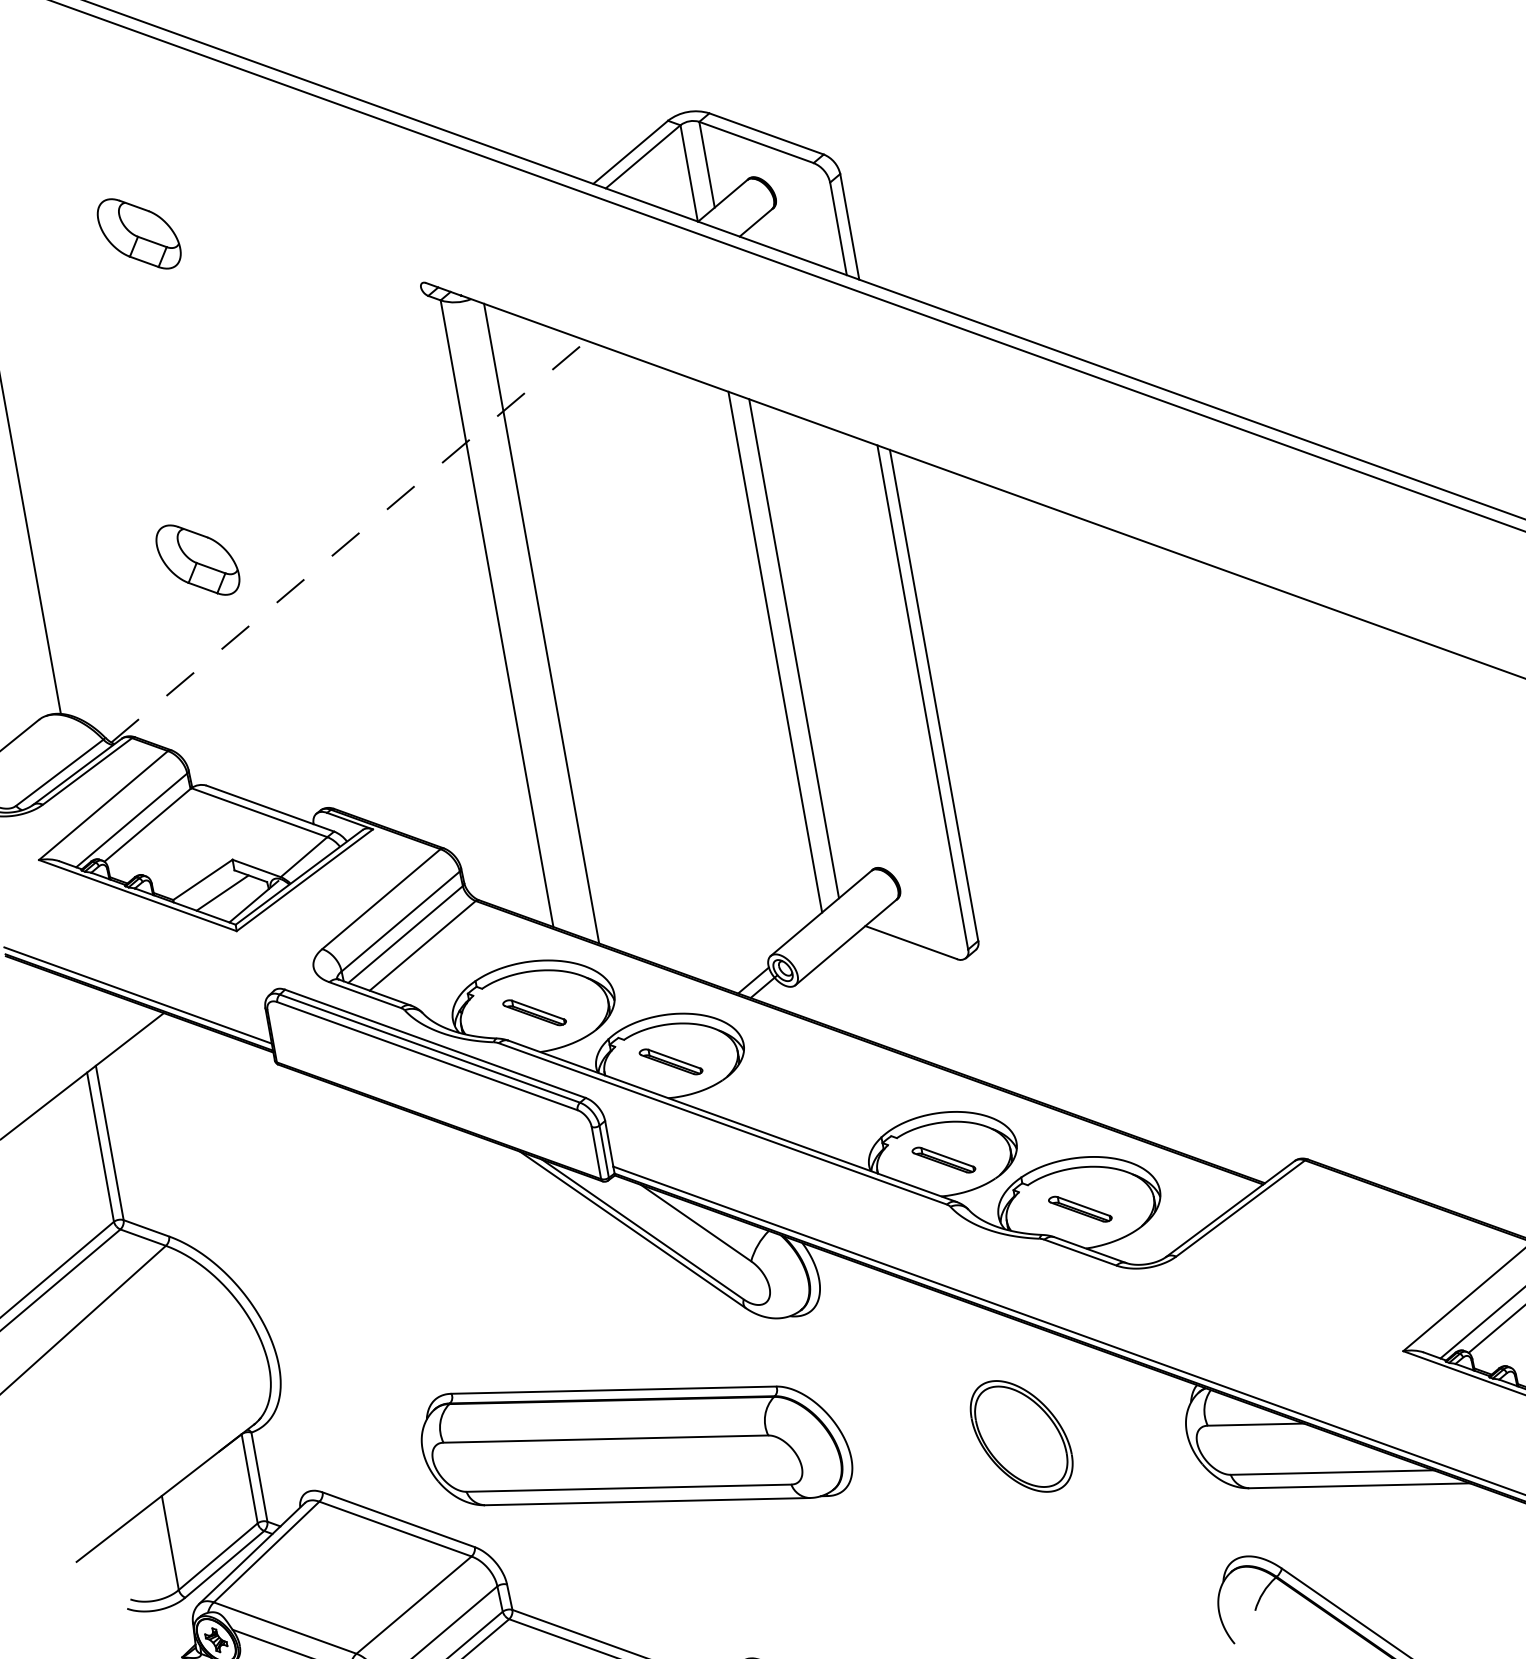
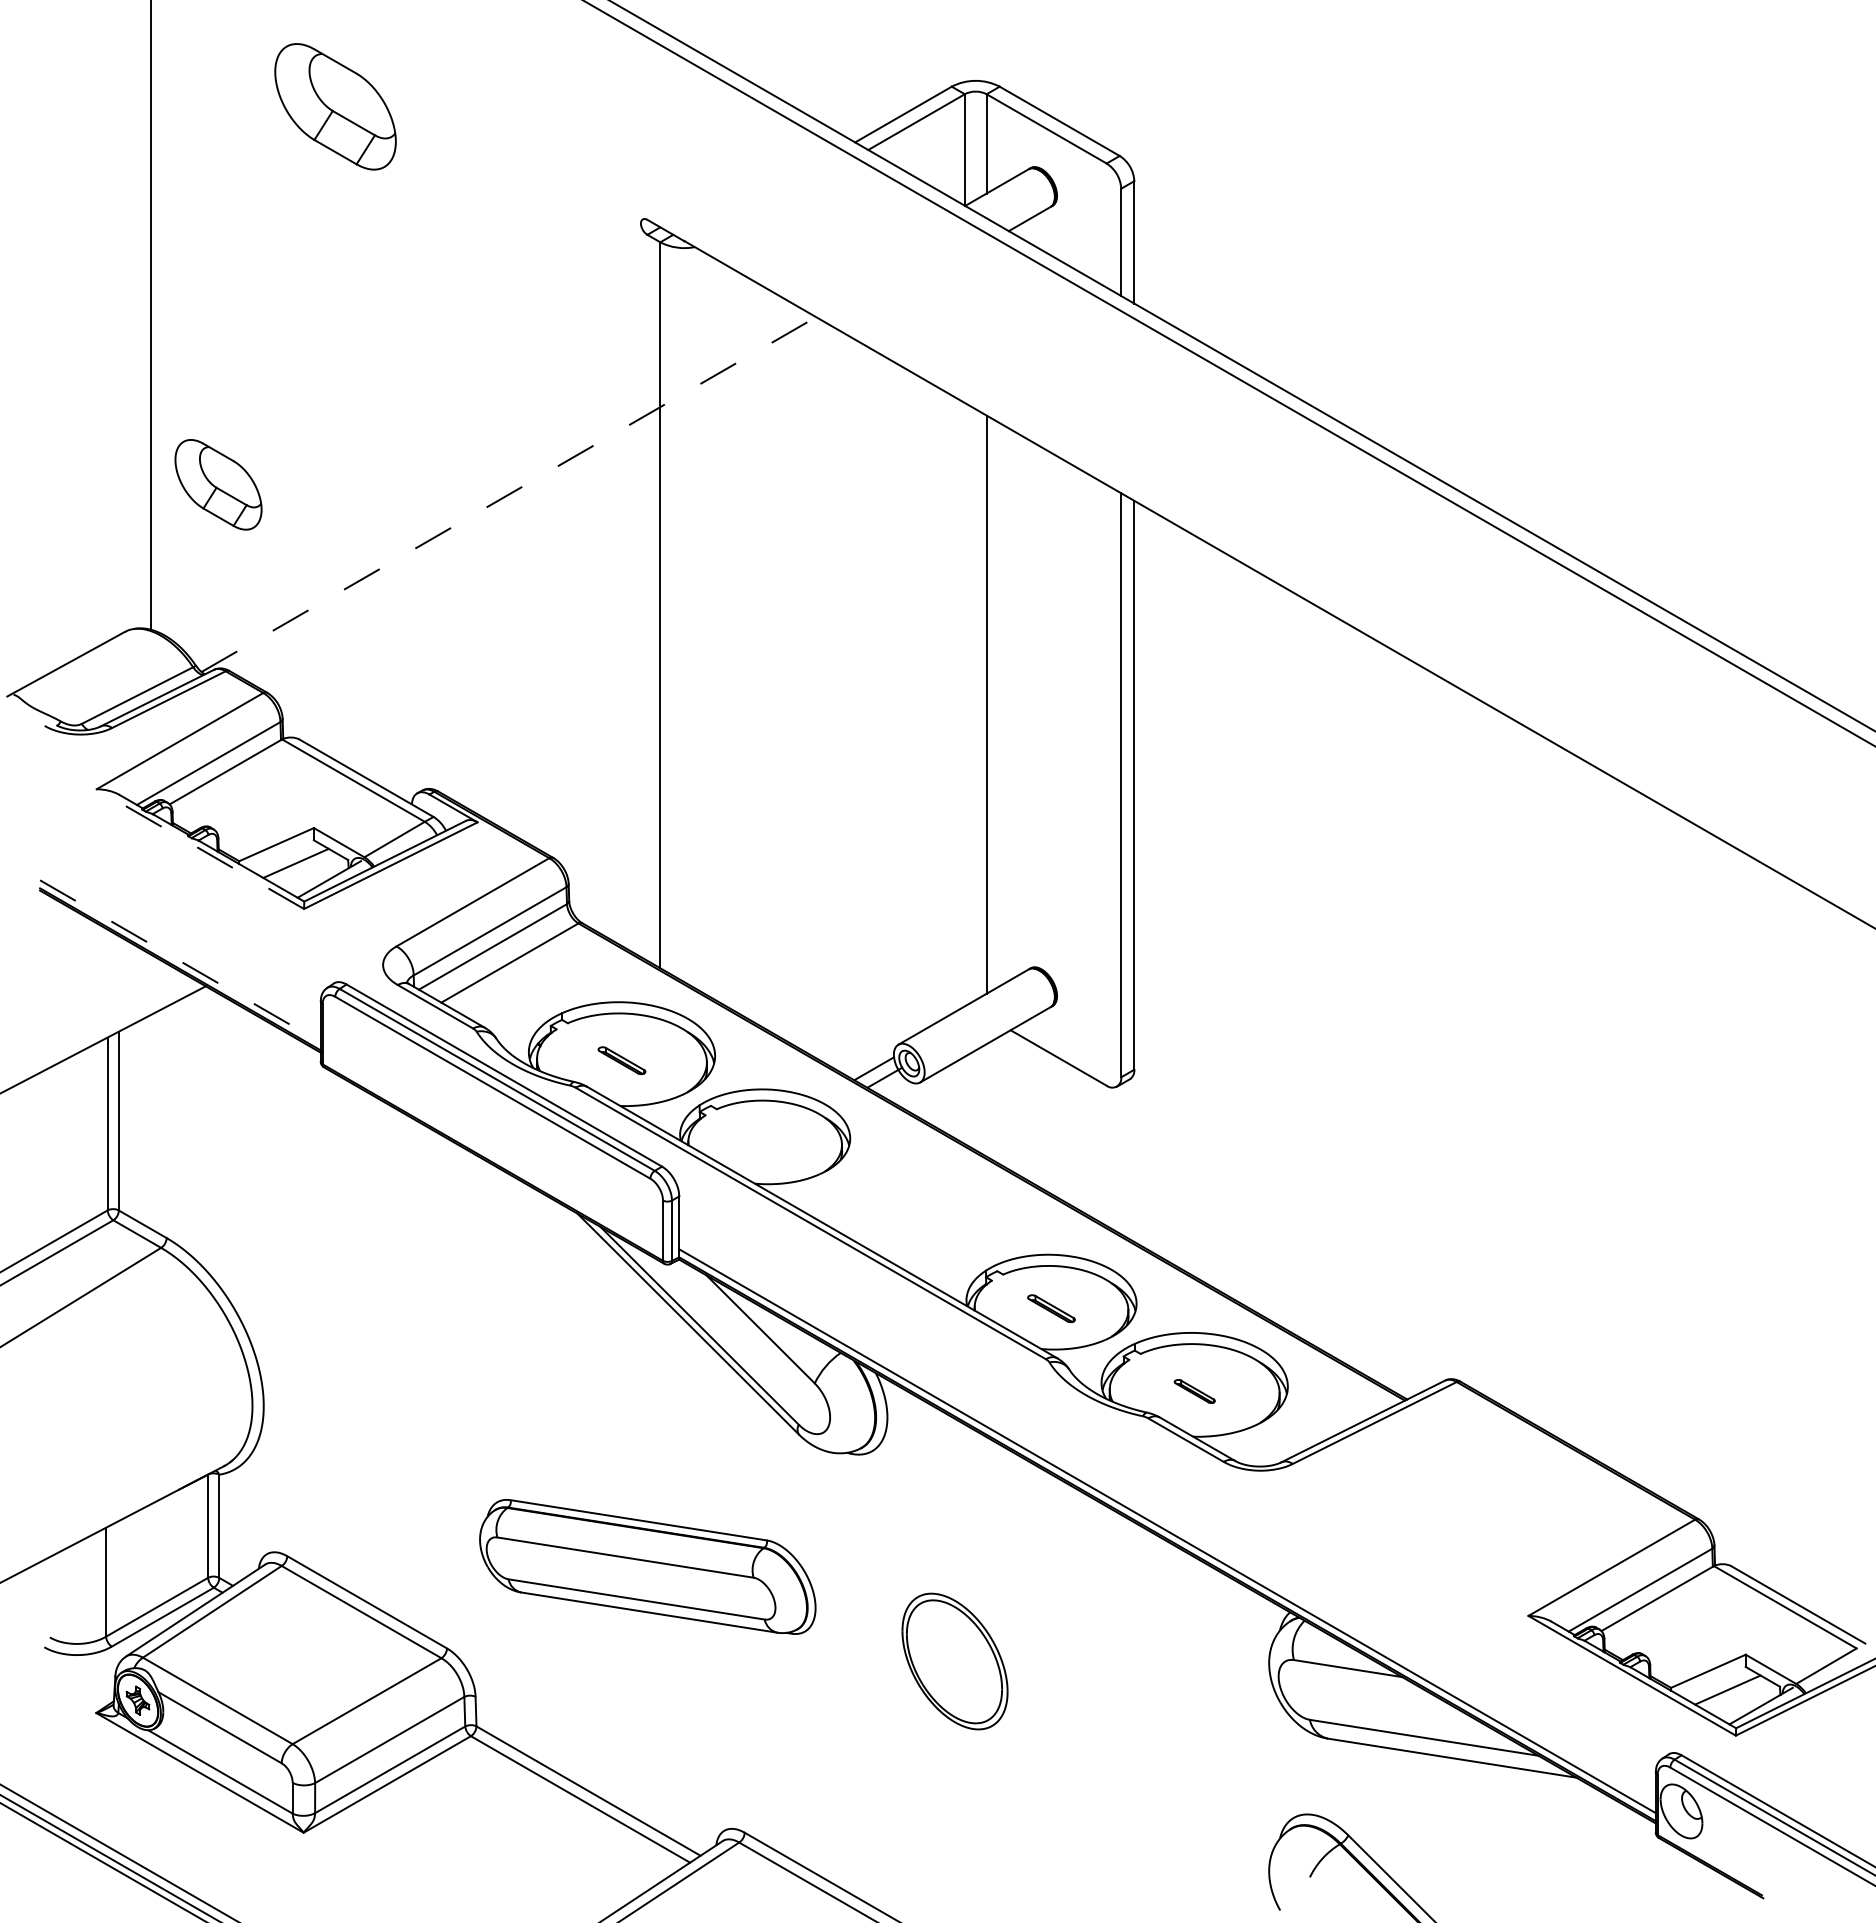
part: (139, 233) -> (335, 106), size x1.4
part: (197, 559) -> (218, 484), moved
line: (541, 622) -> (708, 624), removed
line: (774, 652) -> (964, 704), removed
line: (138, 895) -> (200, 849), solid -> dashed
line: (138, 995) -> (180, 961), solid -> dashed
part: (534, 1012) -> (621, 1060), size x0.7
part: (670, 1062) -> (764, 1143), removed
part: (943, 1159) -> (1051, 1308), size x0.7
part: (1080, 1209) -> (1194, 1391), size x0.6
part: (1021, 1436) -> (954, 1661), moved
part: (635, 1445) -> (647, 1566), size x0.7

